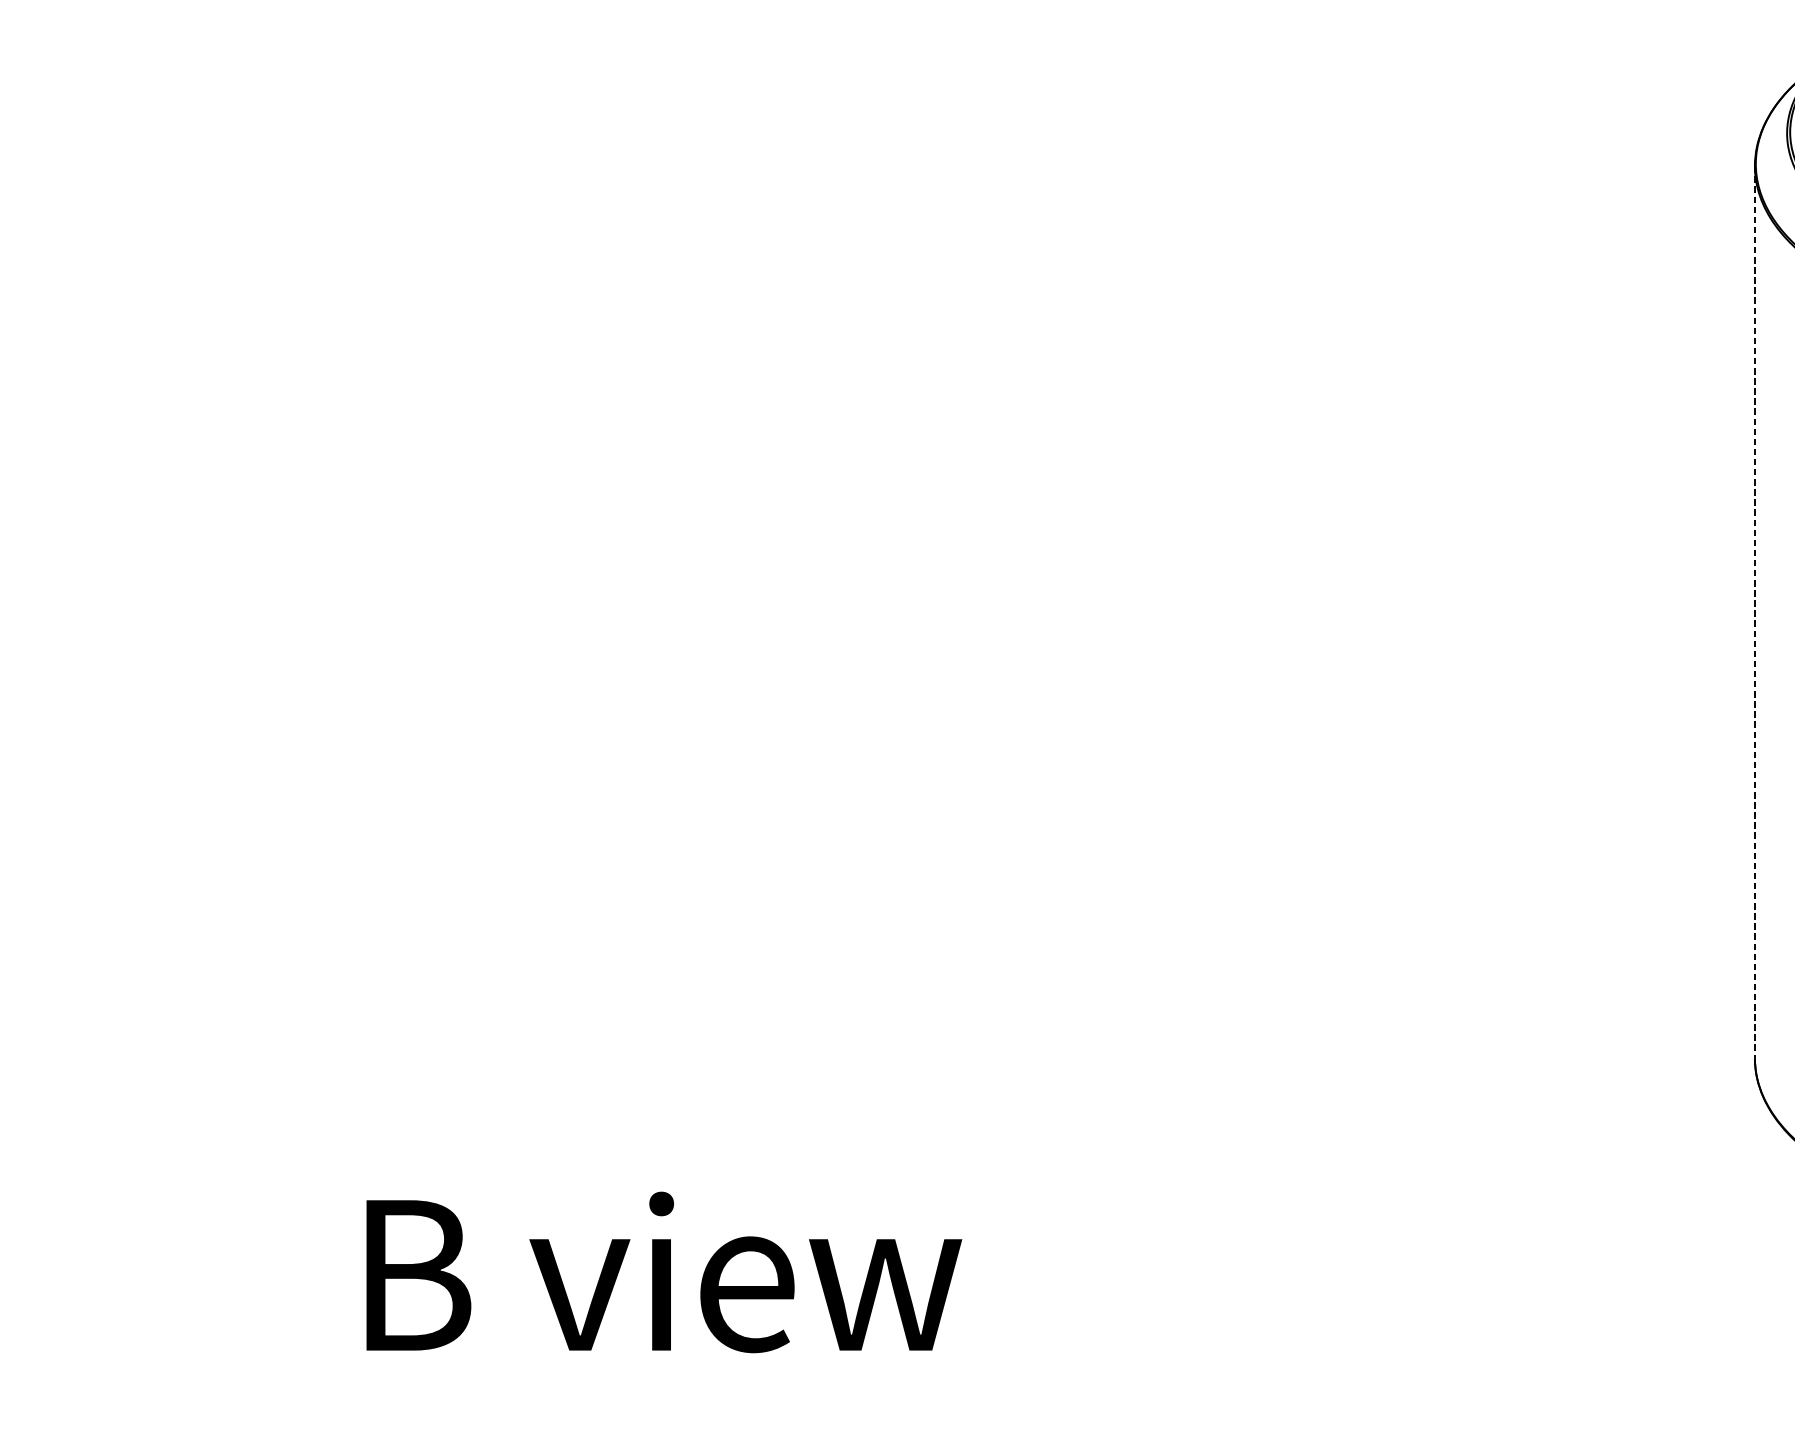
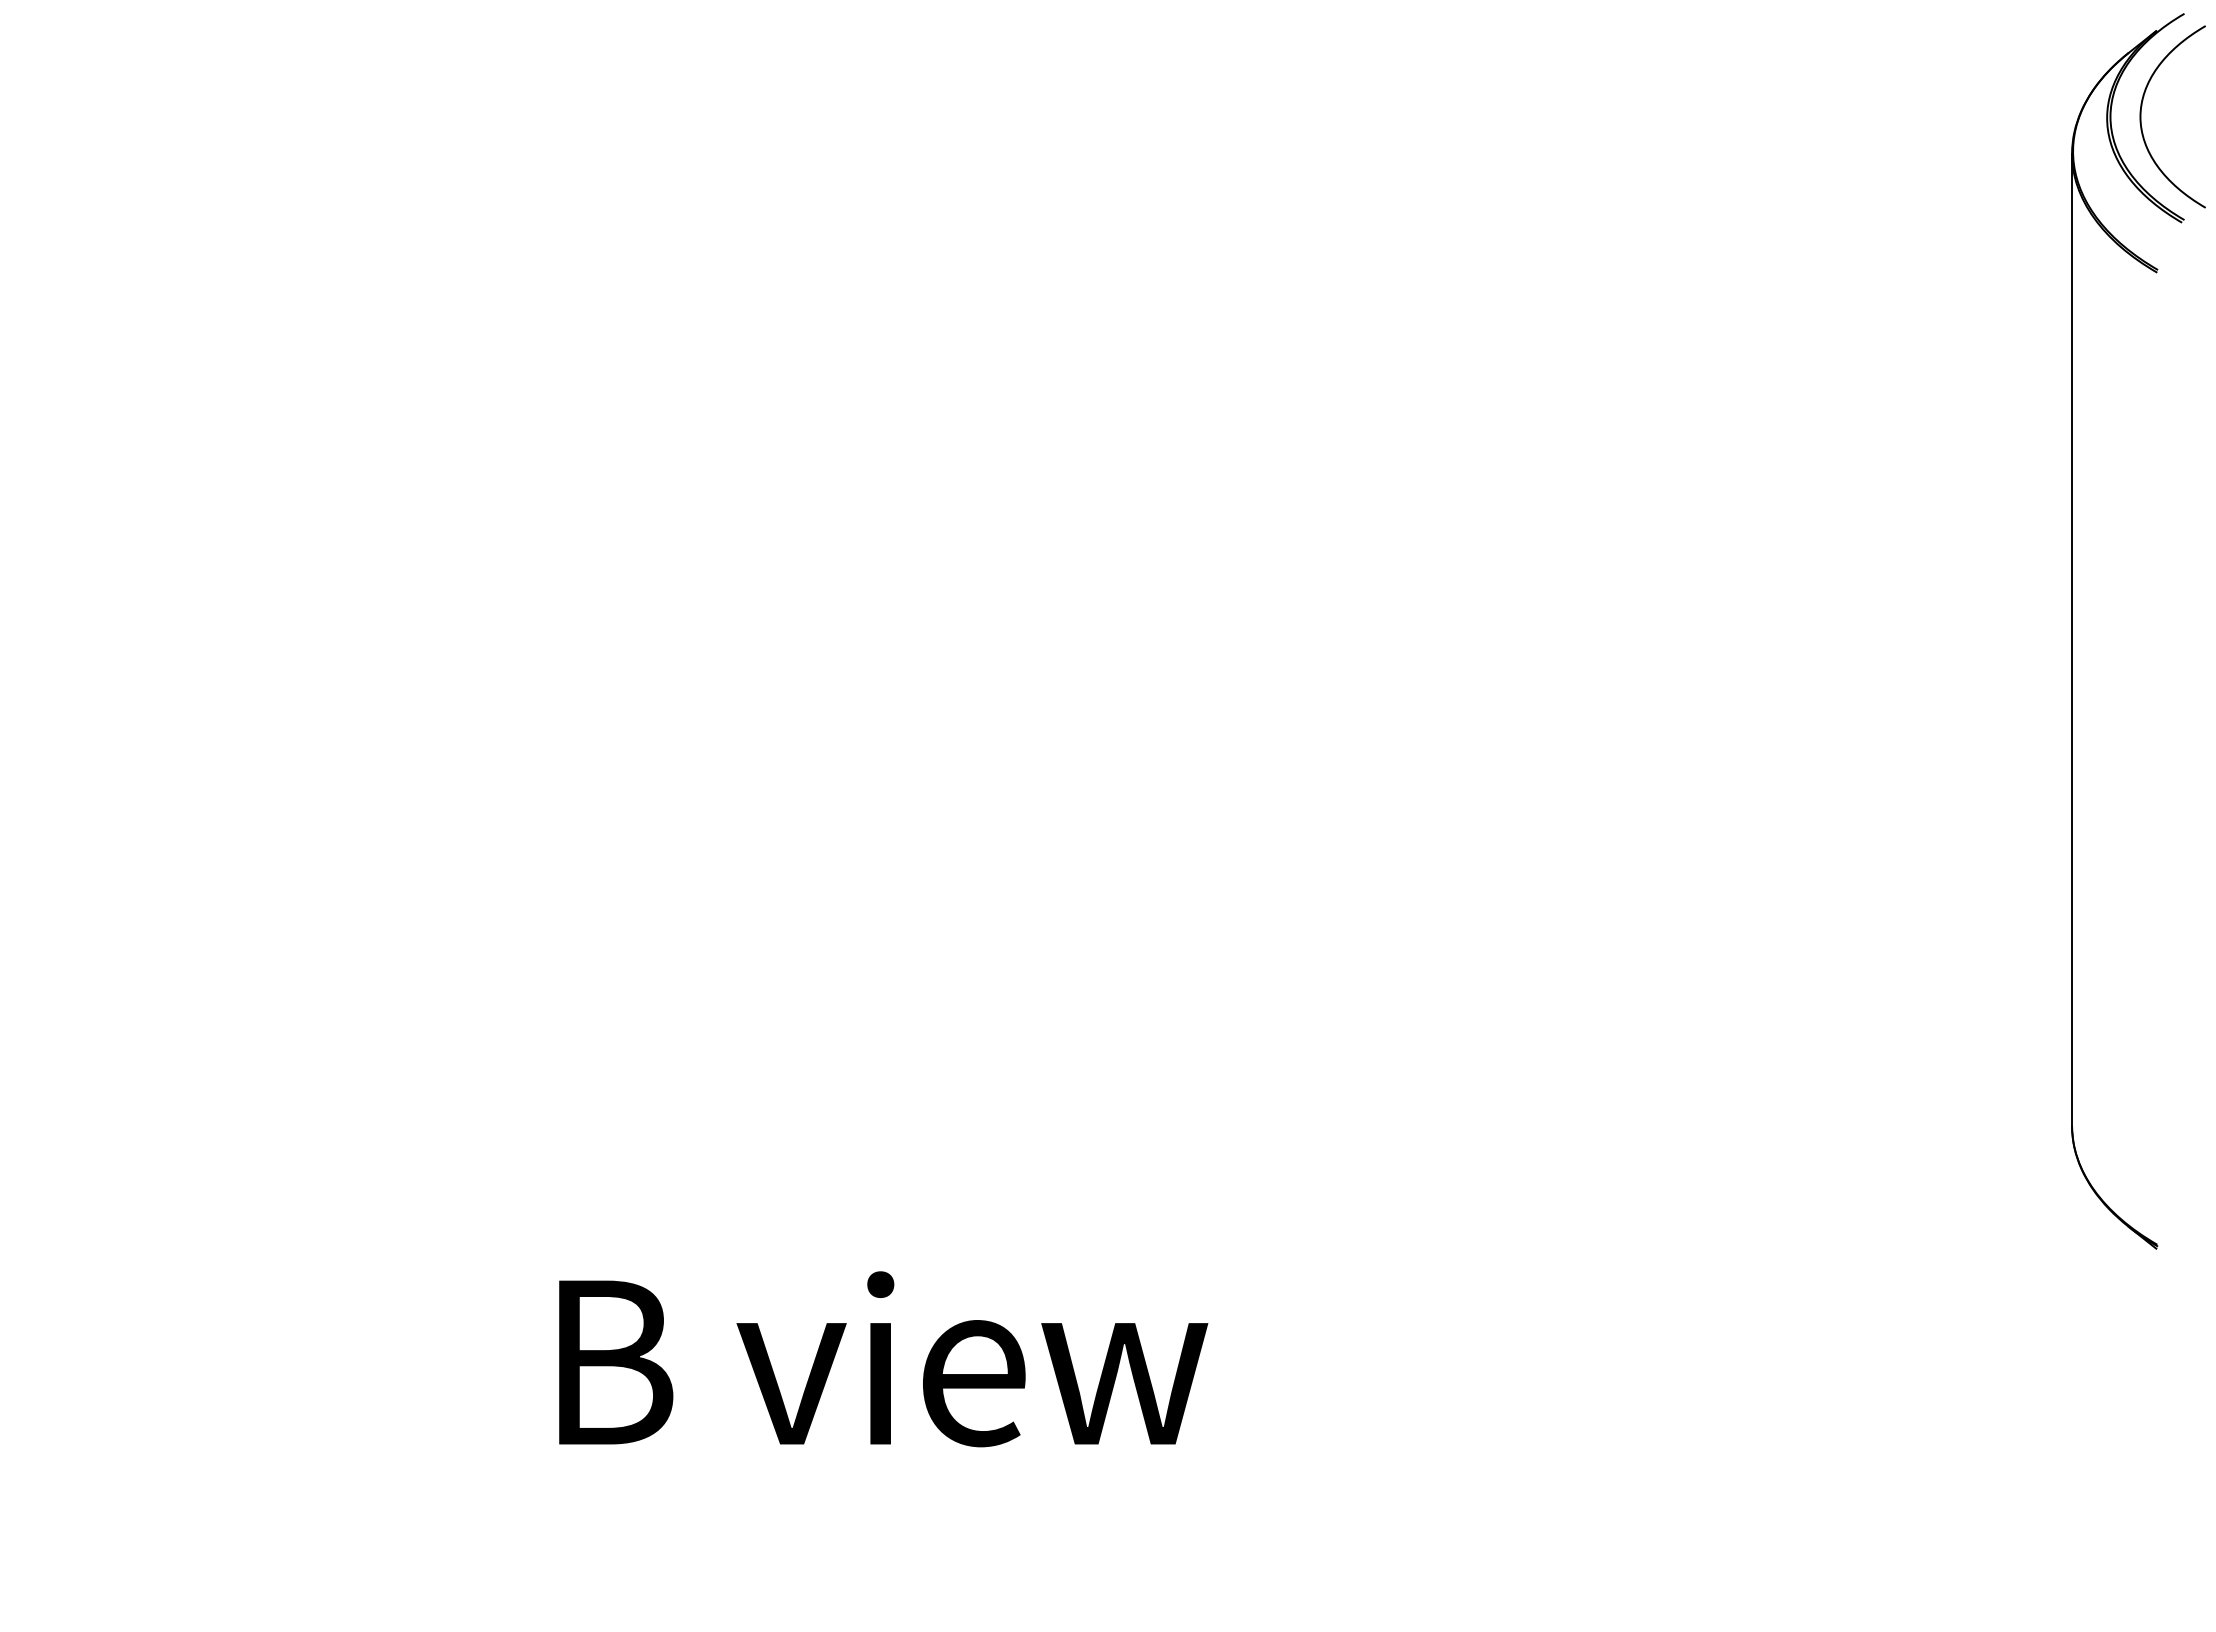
line: (1755, 612) -> (2072, 640), dashed -> solid

